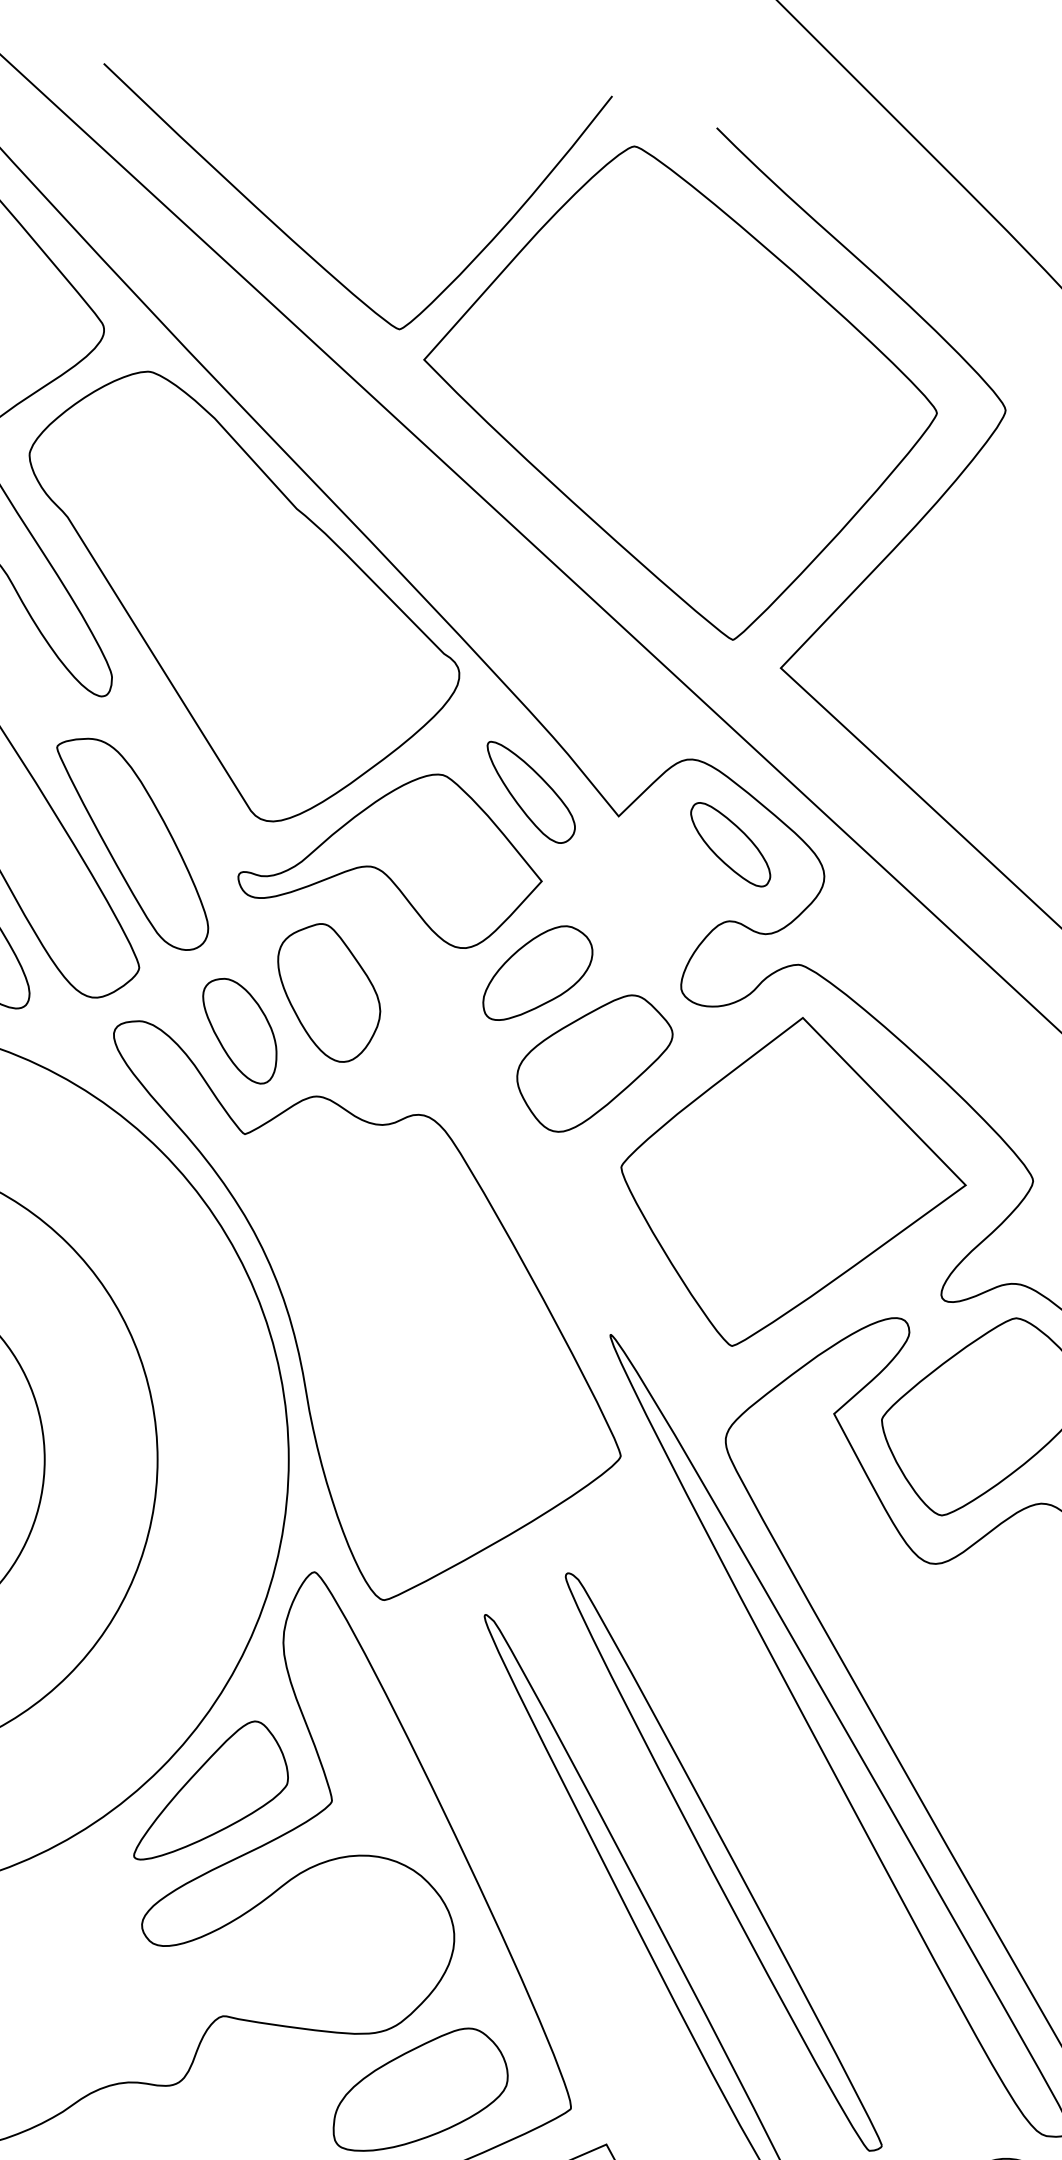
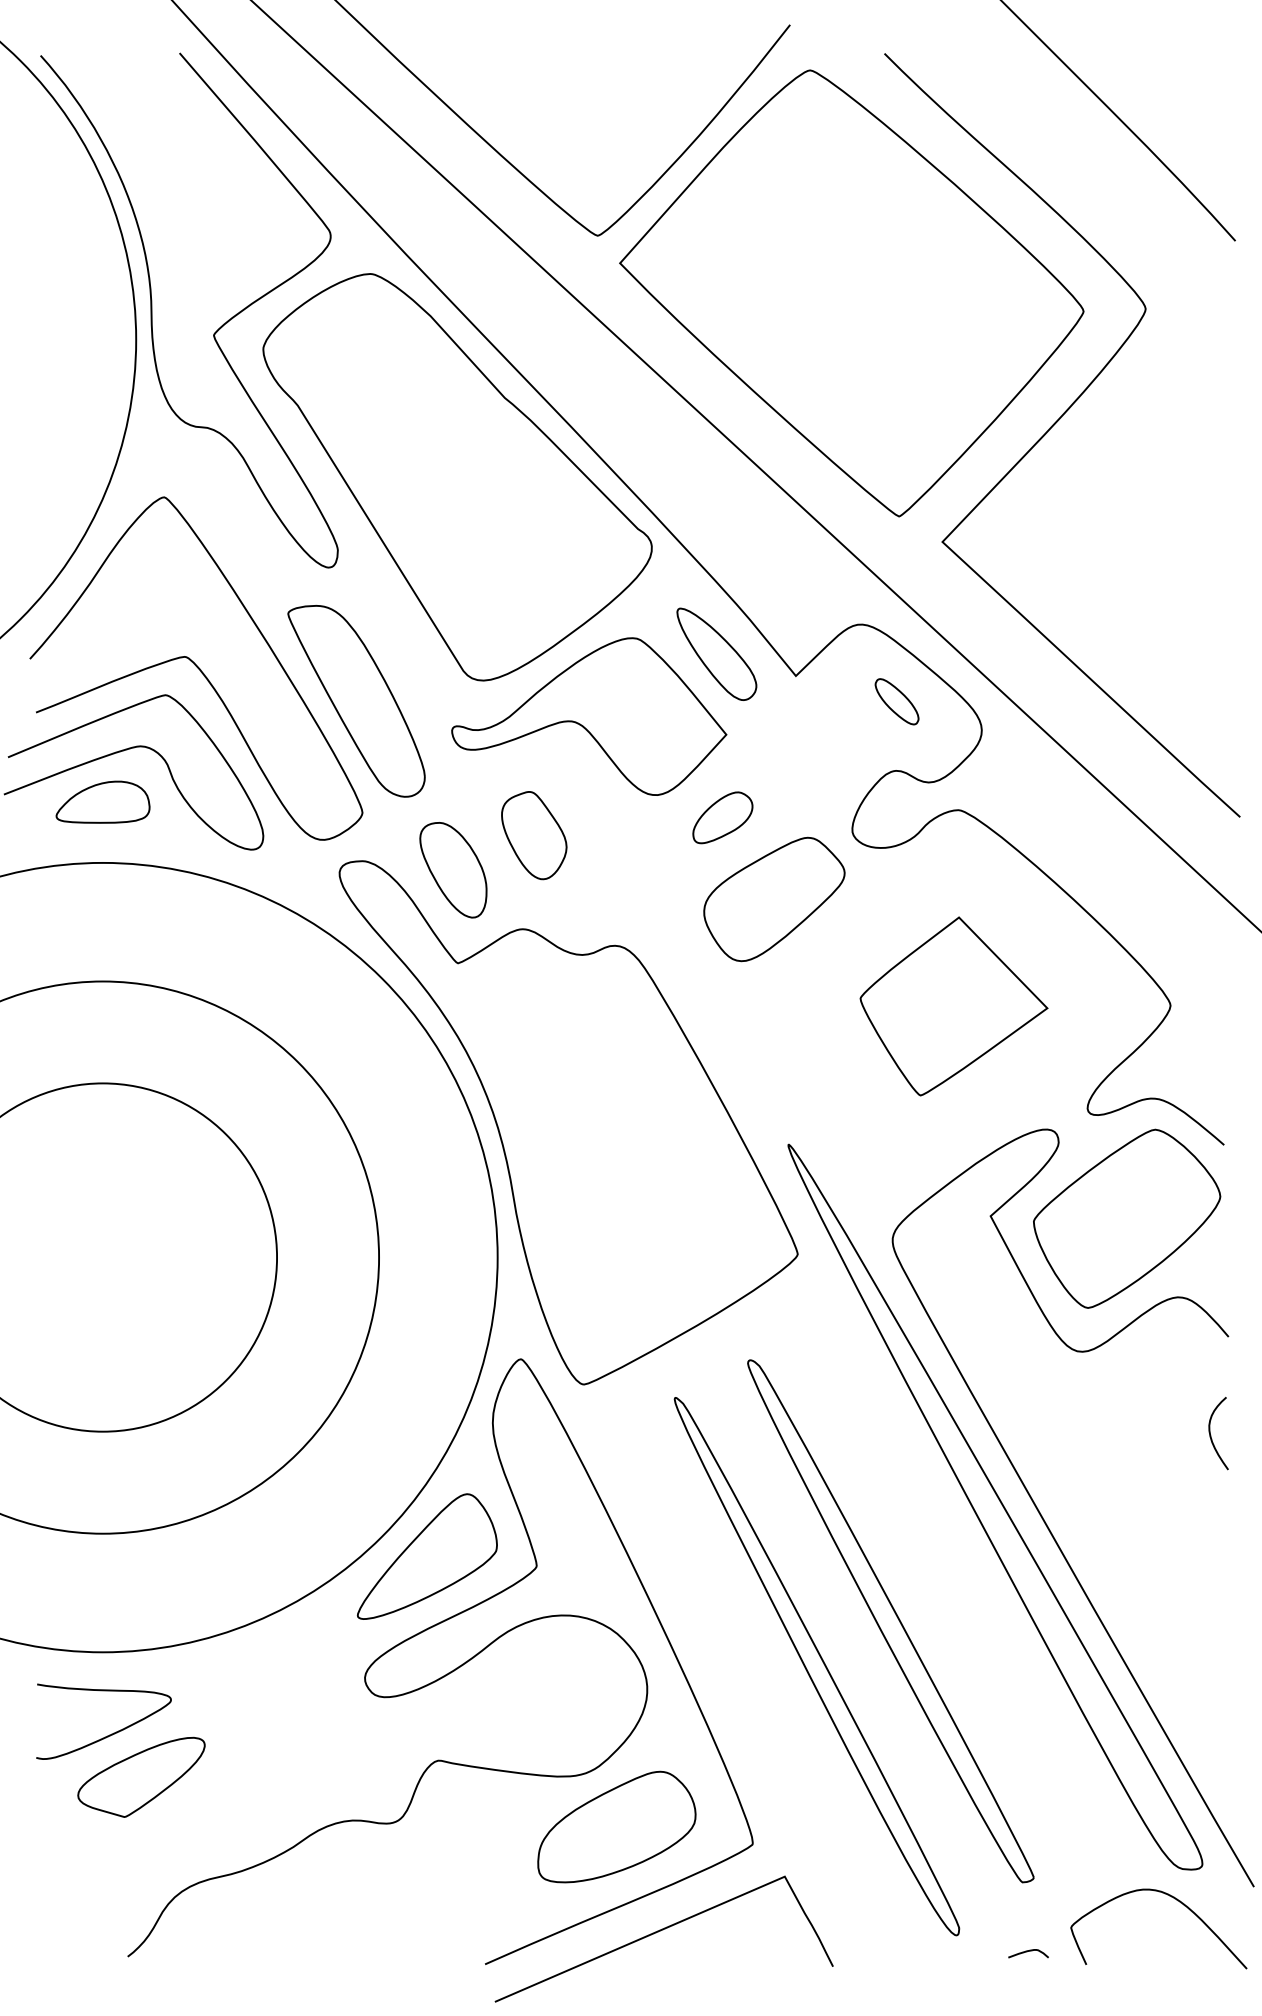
part: (729, 844) -> (896, 701), size x0.6
part: (537, 972) -> (722, 817), size x0.6
part: (329, 992) -> (534, 835), size x0.7
part: (793, 1181) -> (953, 1006), size x0.6

